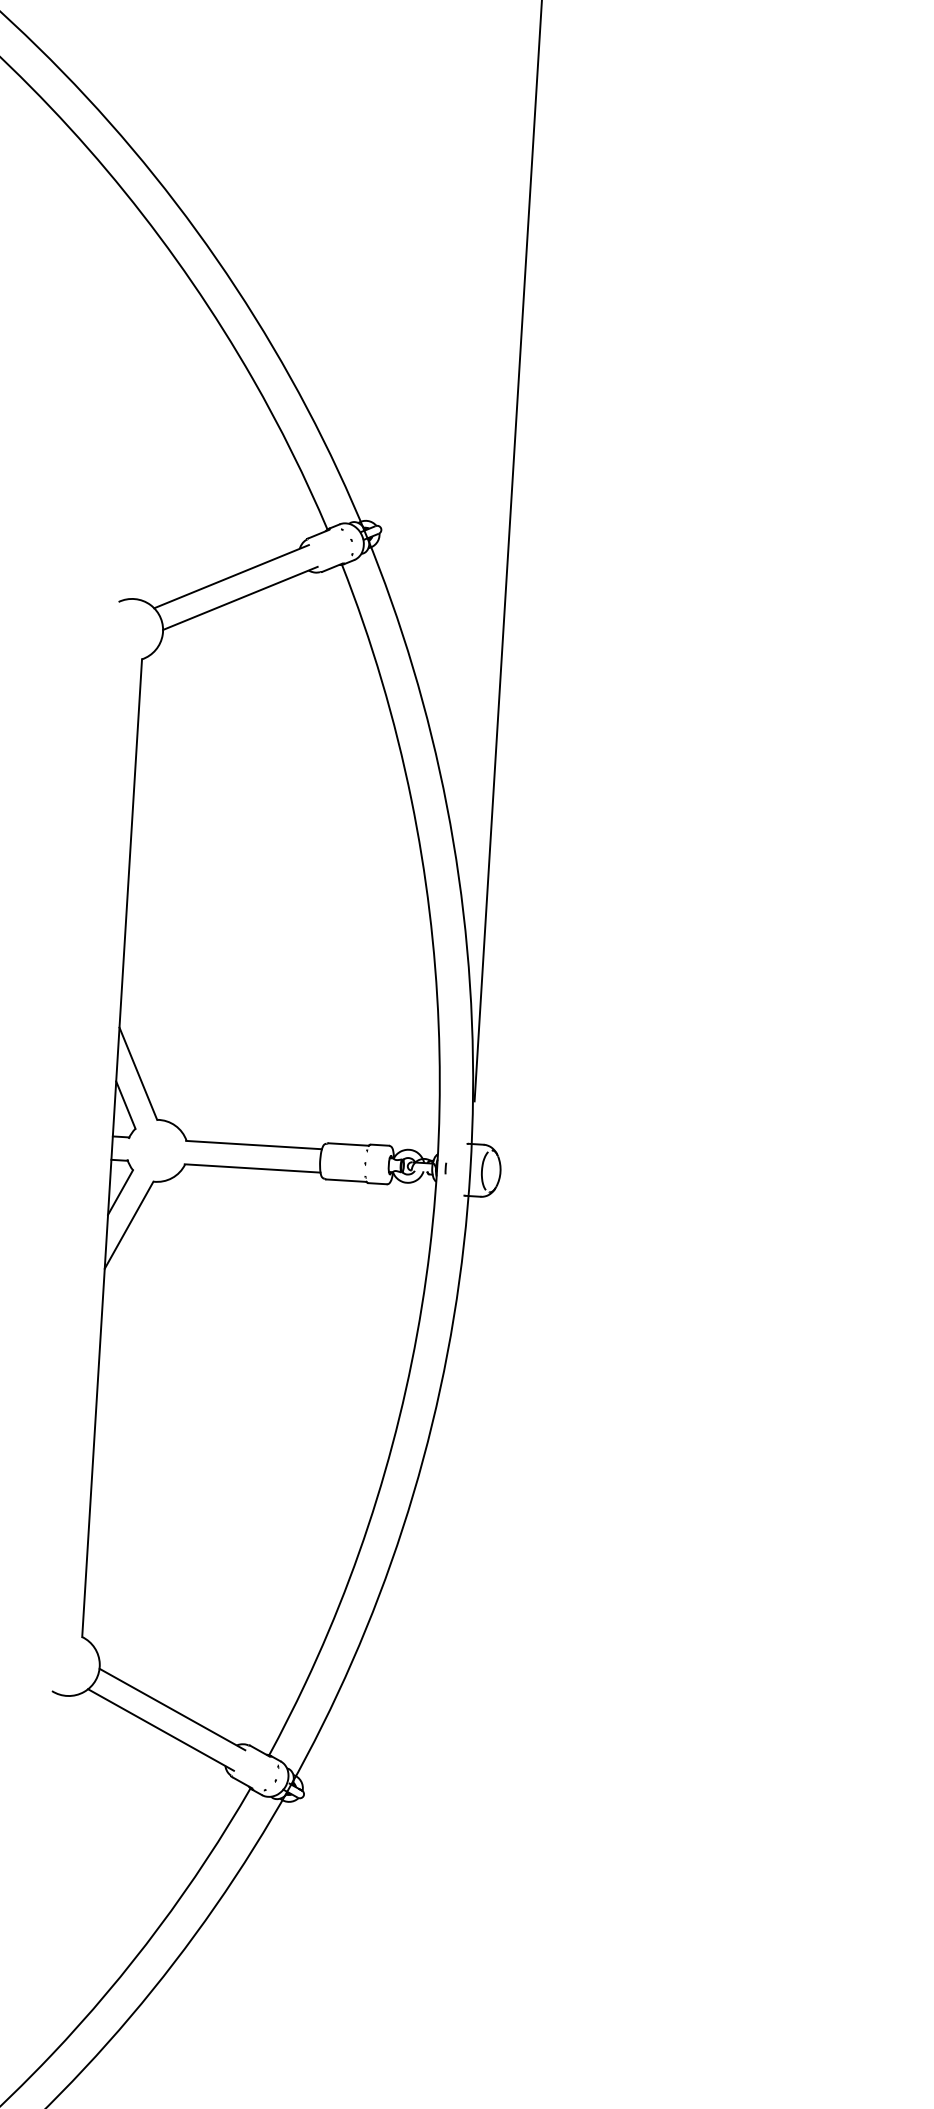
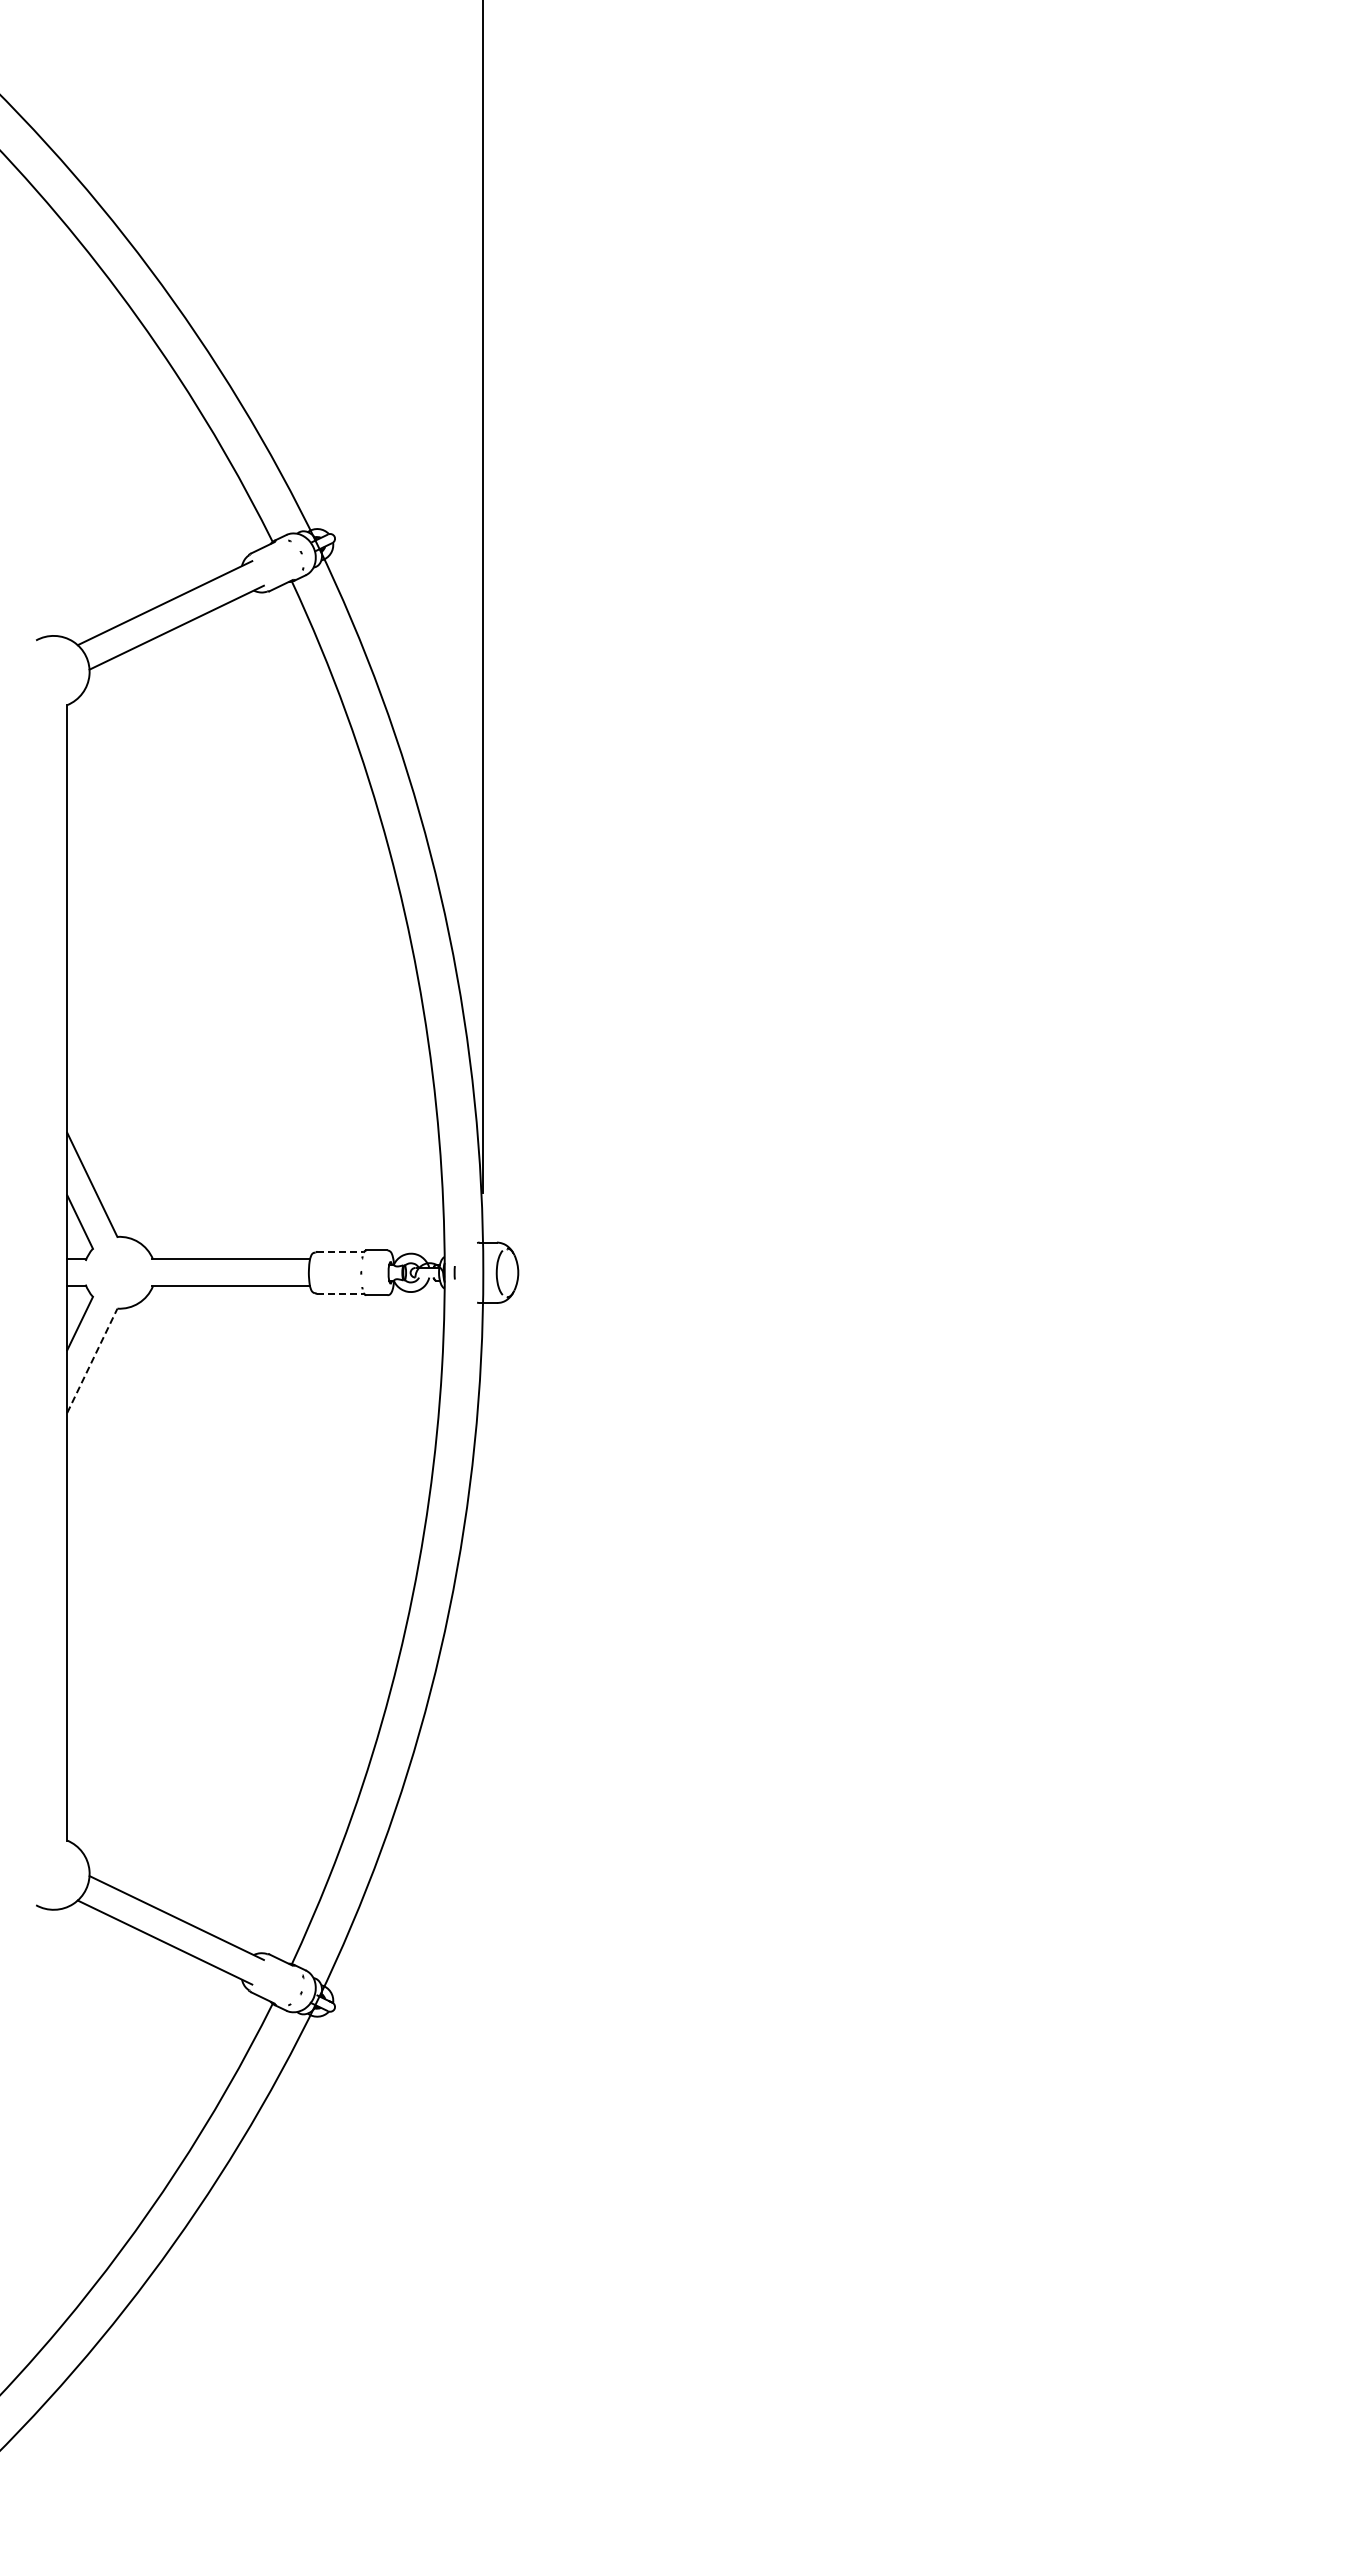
line: (348, 1144) -> (340, 1251), solid -> dashed
line: (346, 1180) -> (340, 1293), solid -> dashed
line: (129, 1224) -> (92, 1360), solid -> dashed

